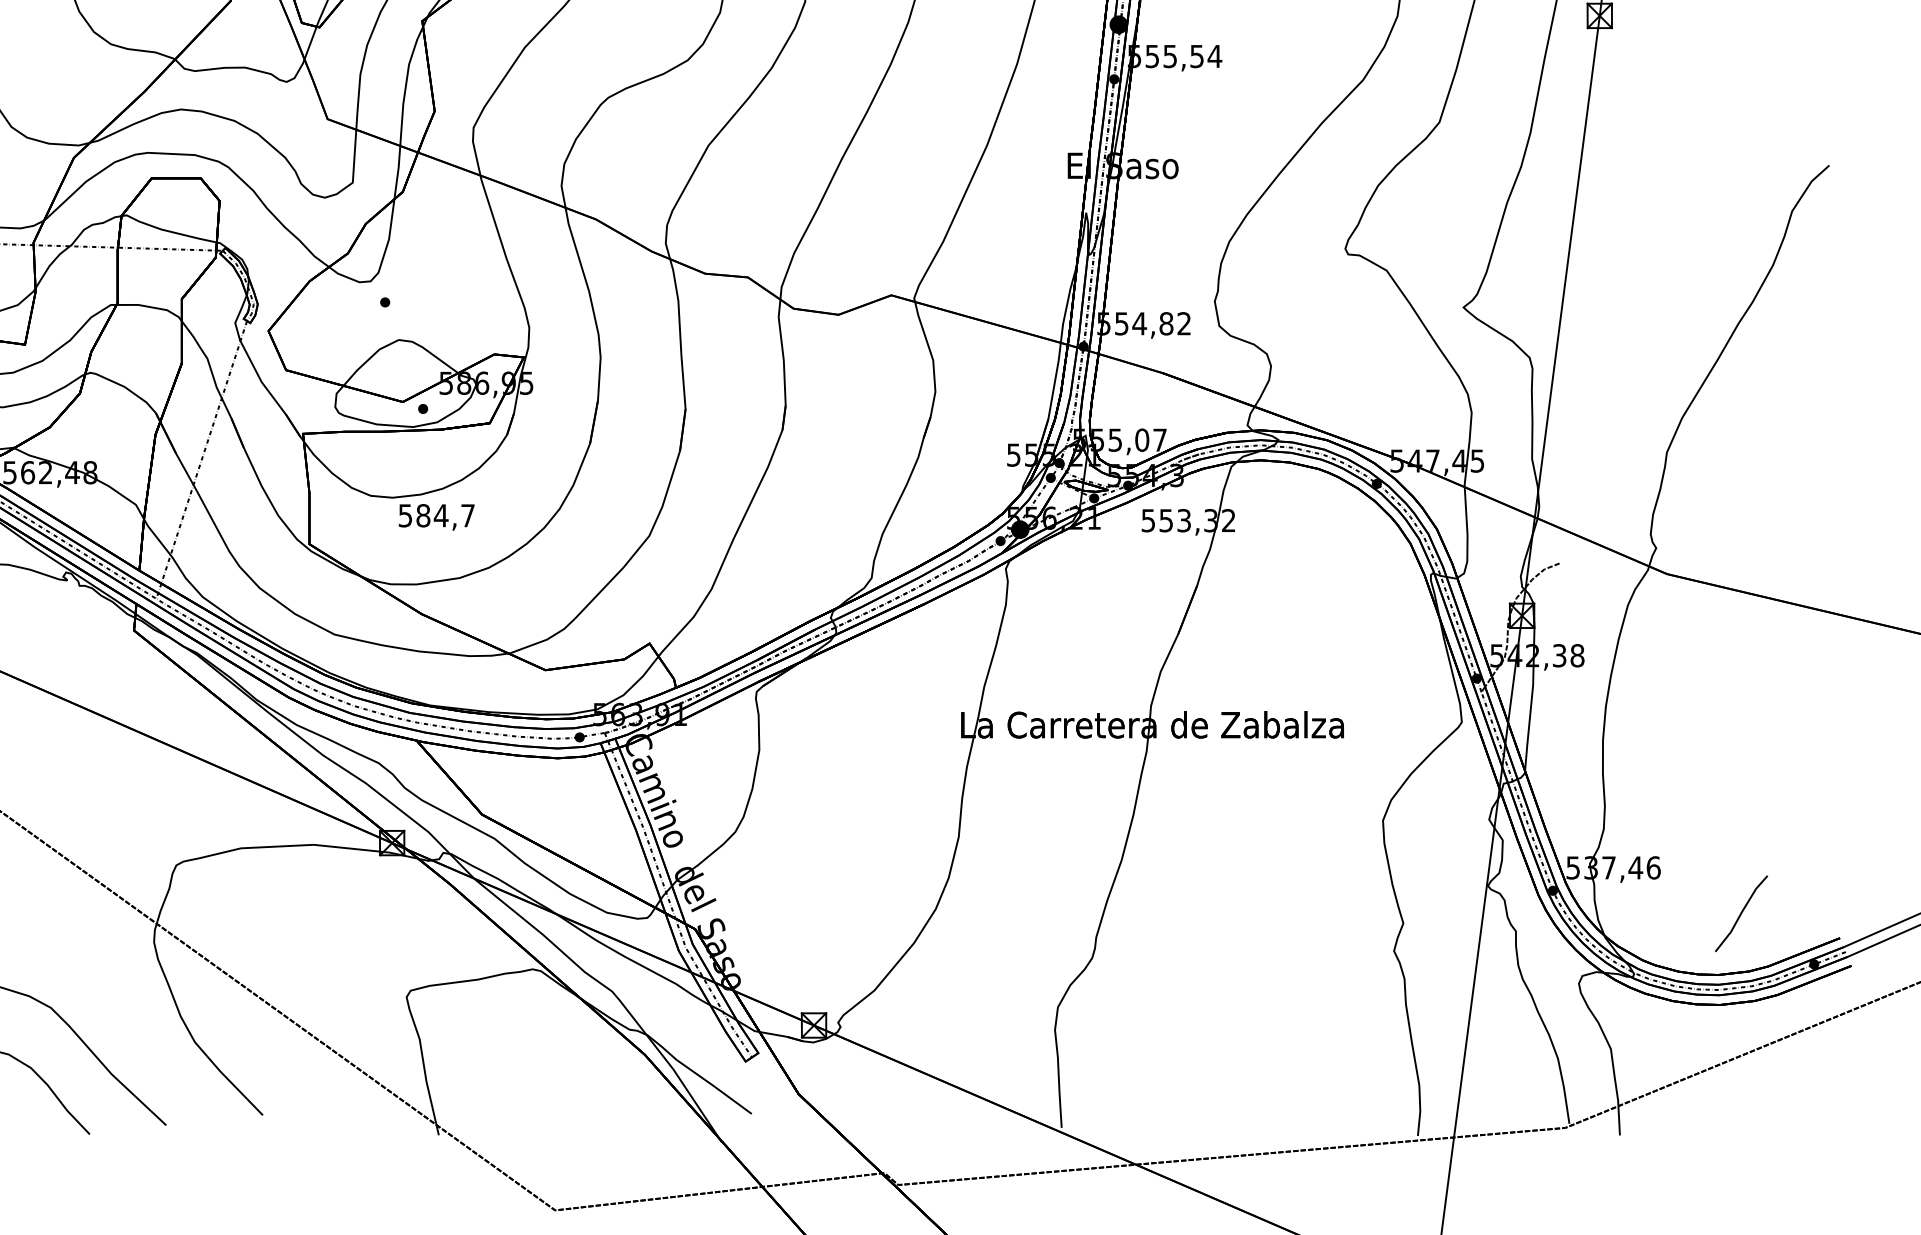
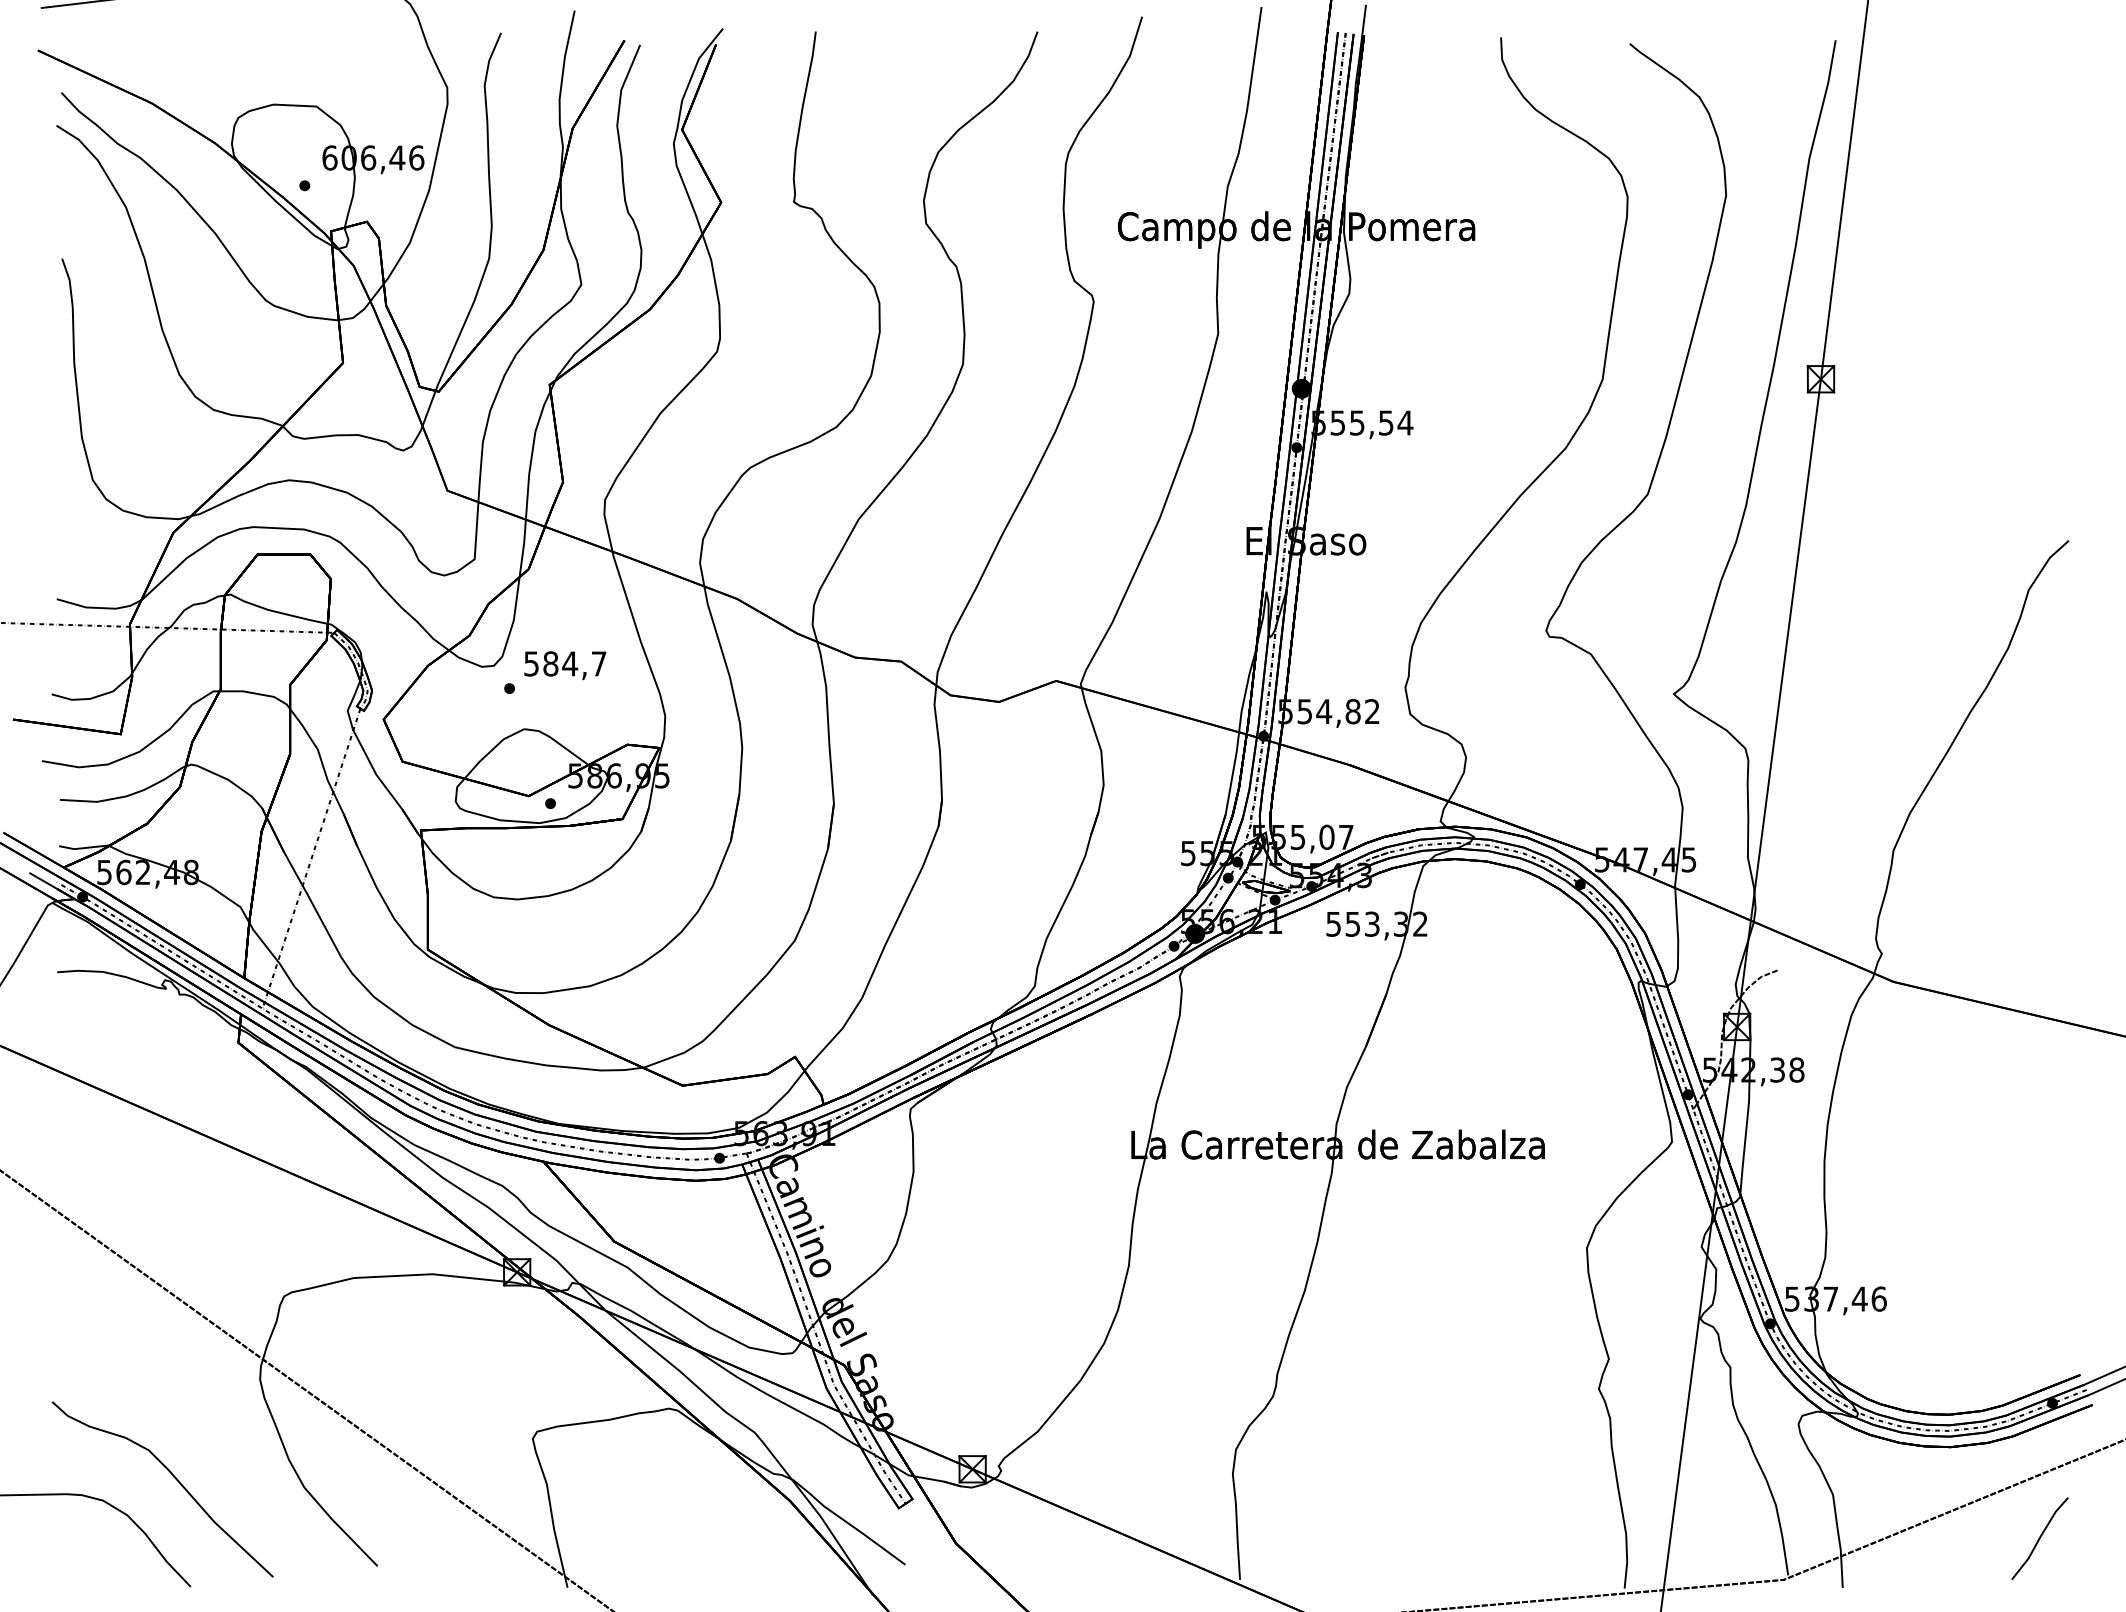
text: (436, 517) -> (565, 665), moved
line: (1741, 913) -> (2039, 1538), moved

